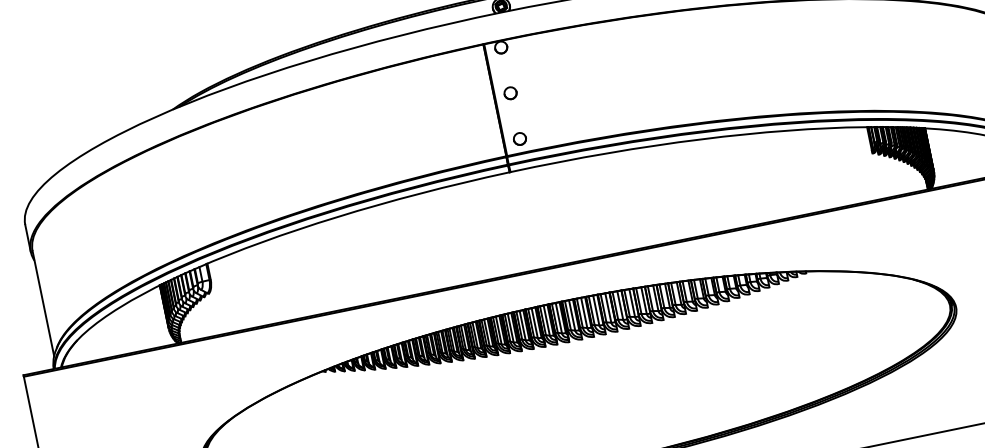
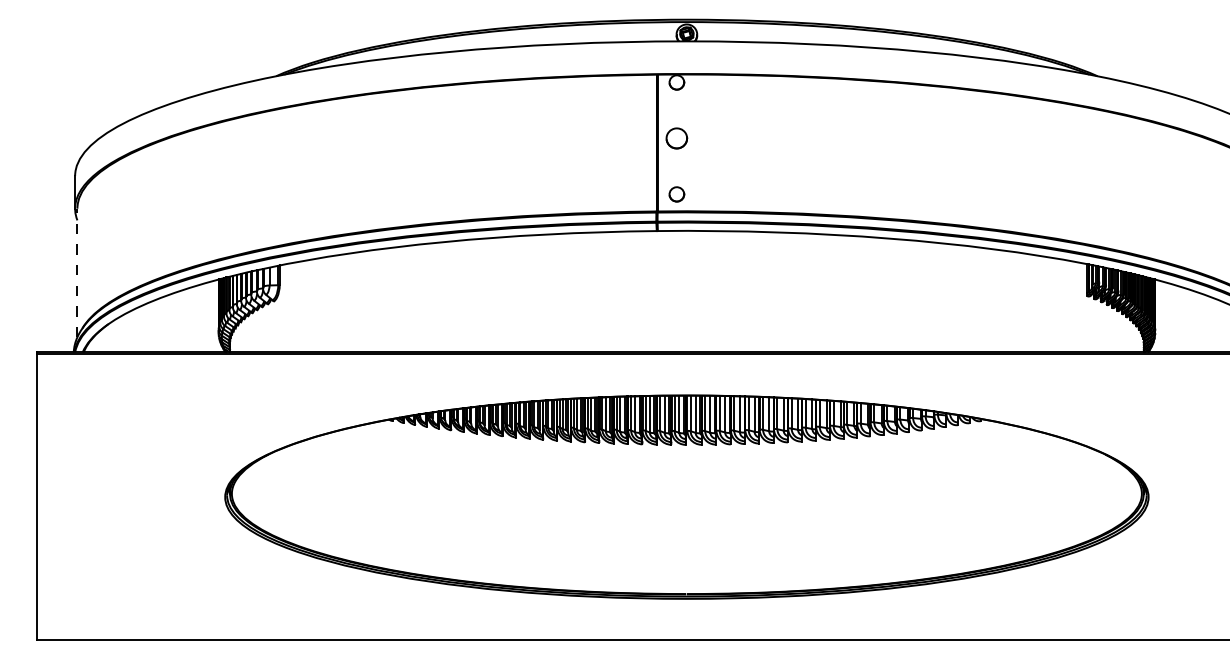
part: (510, 93) -> (676, 138), size x1.4
line: (43, 303) -> (77, 272), solid -> dashed

